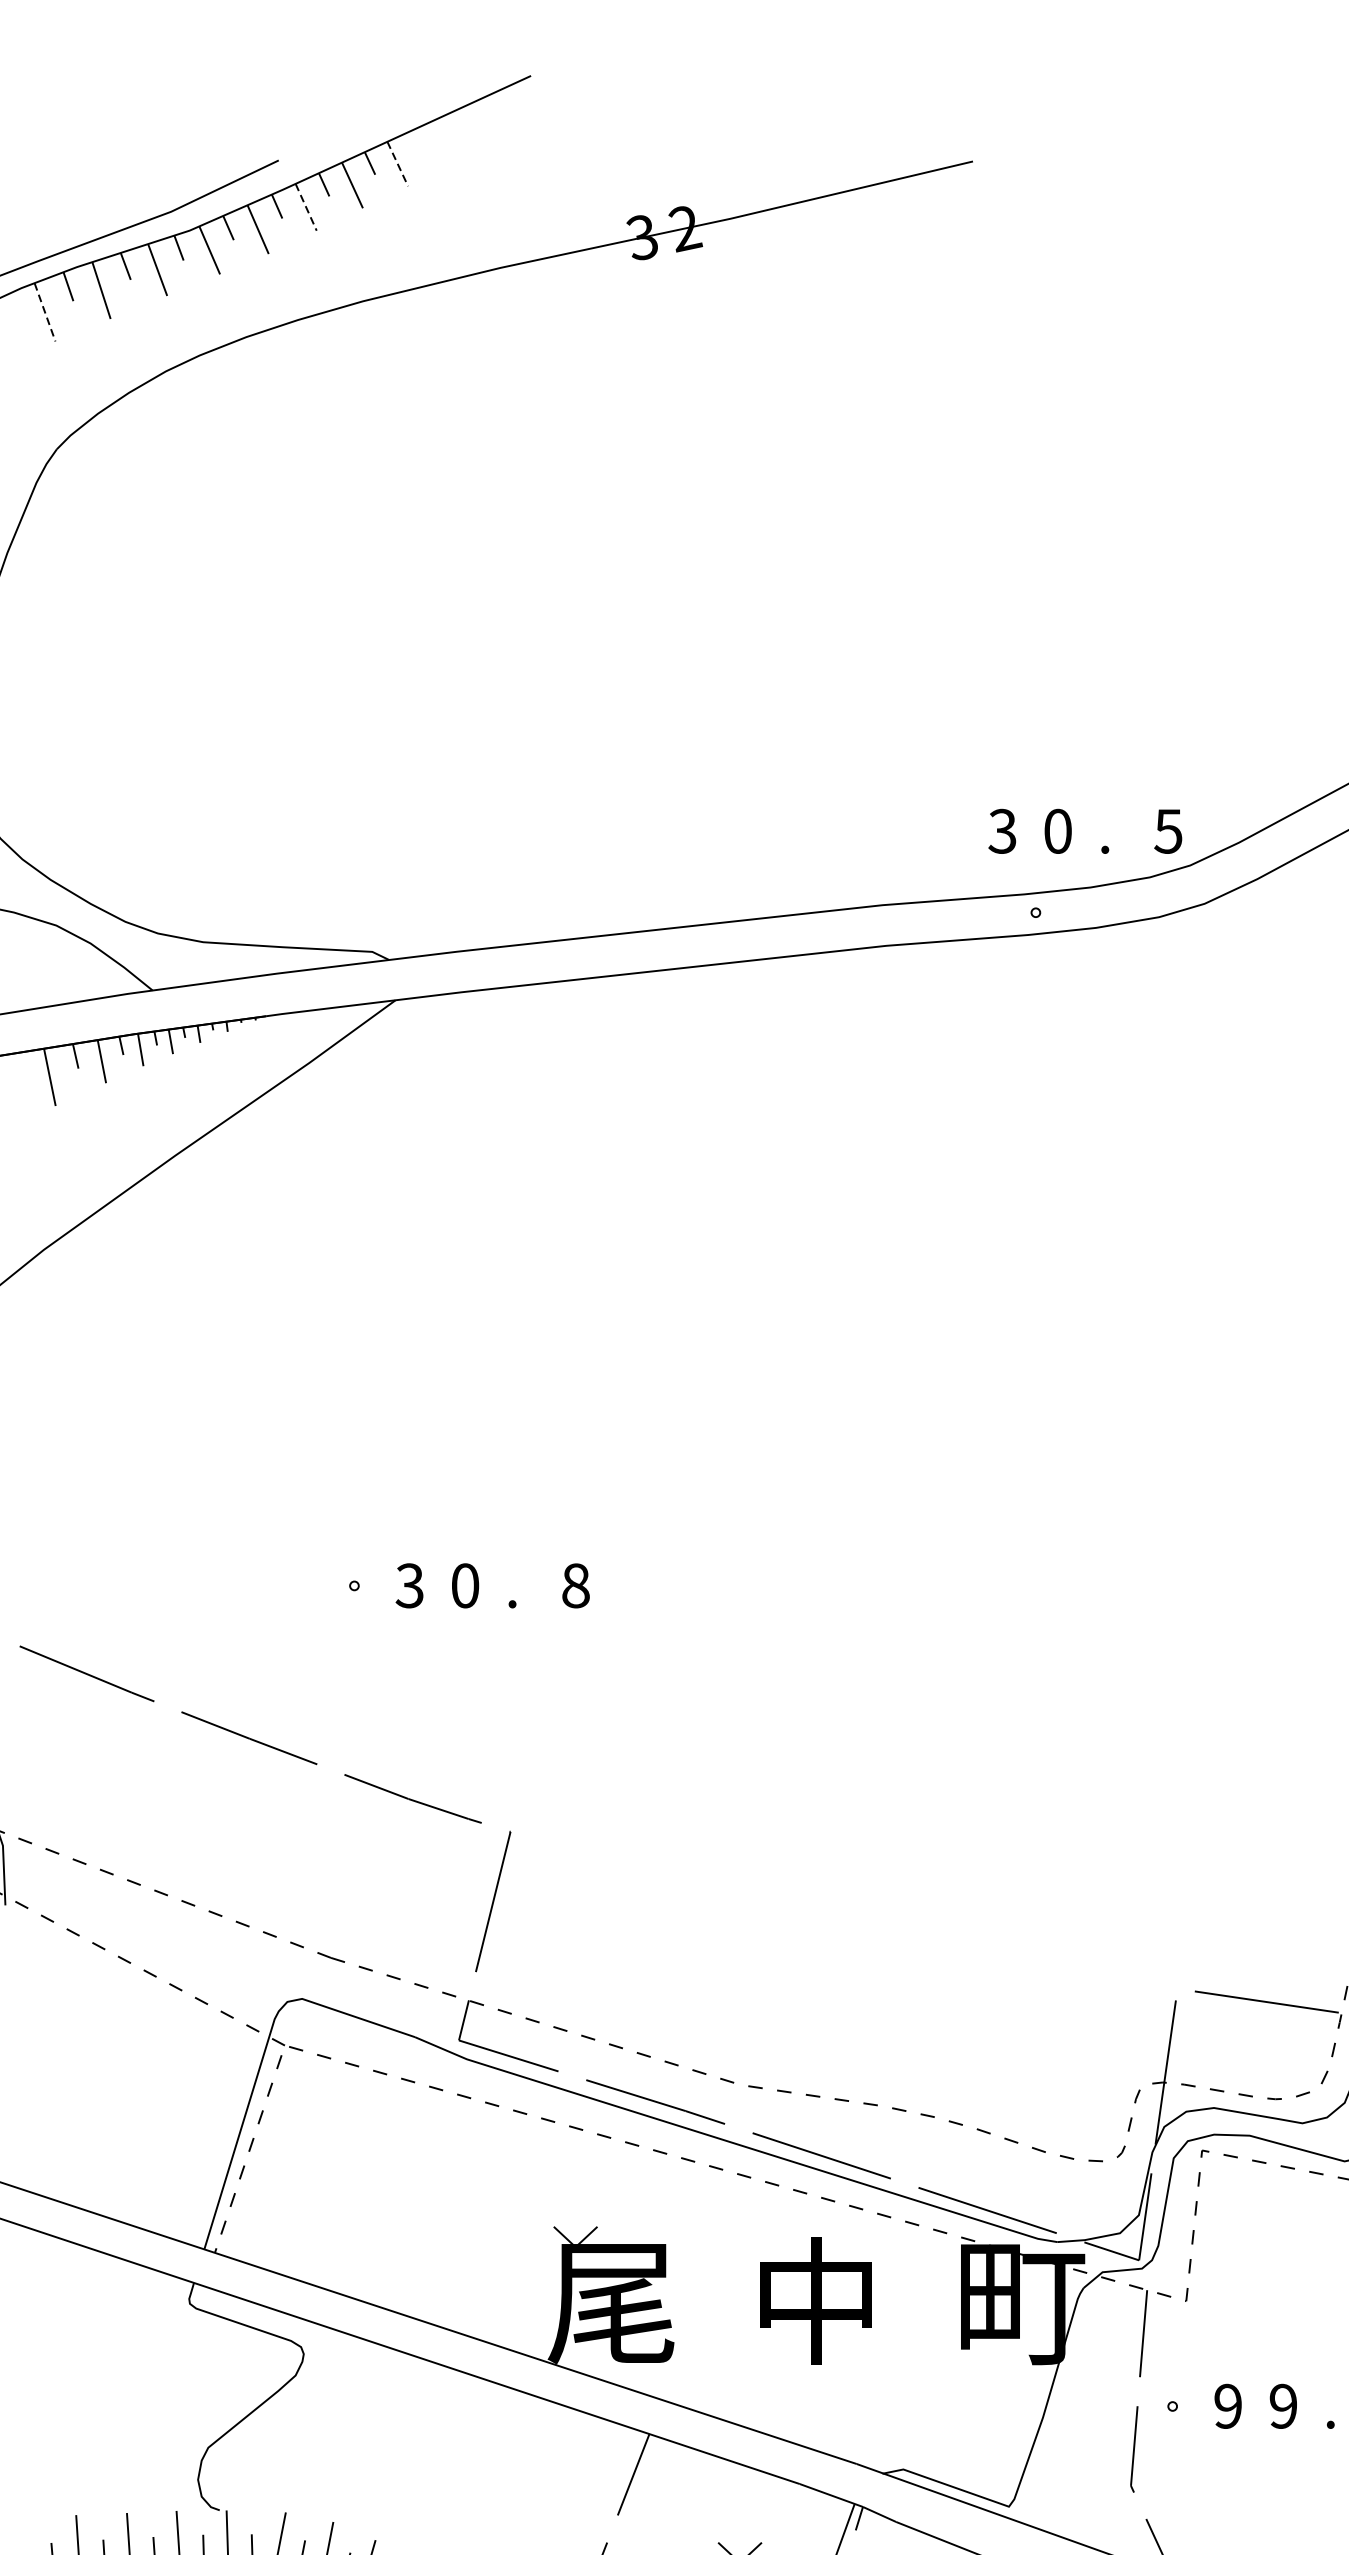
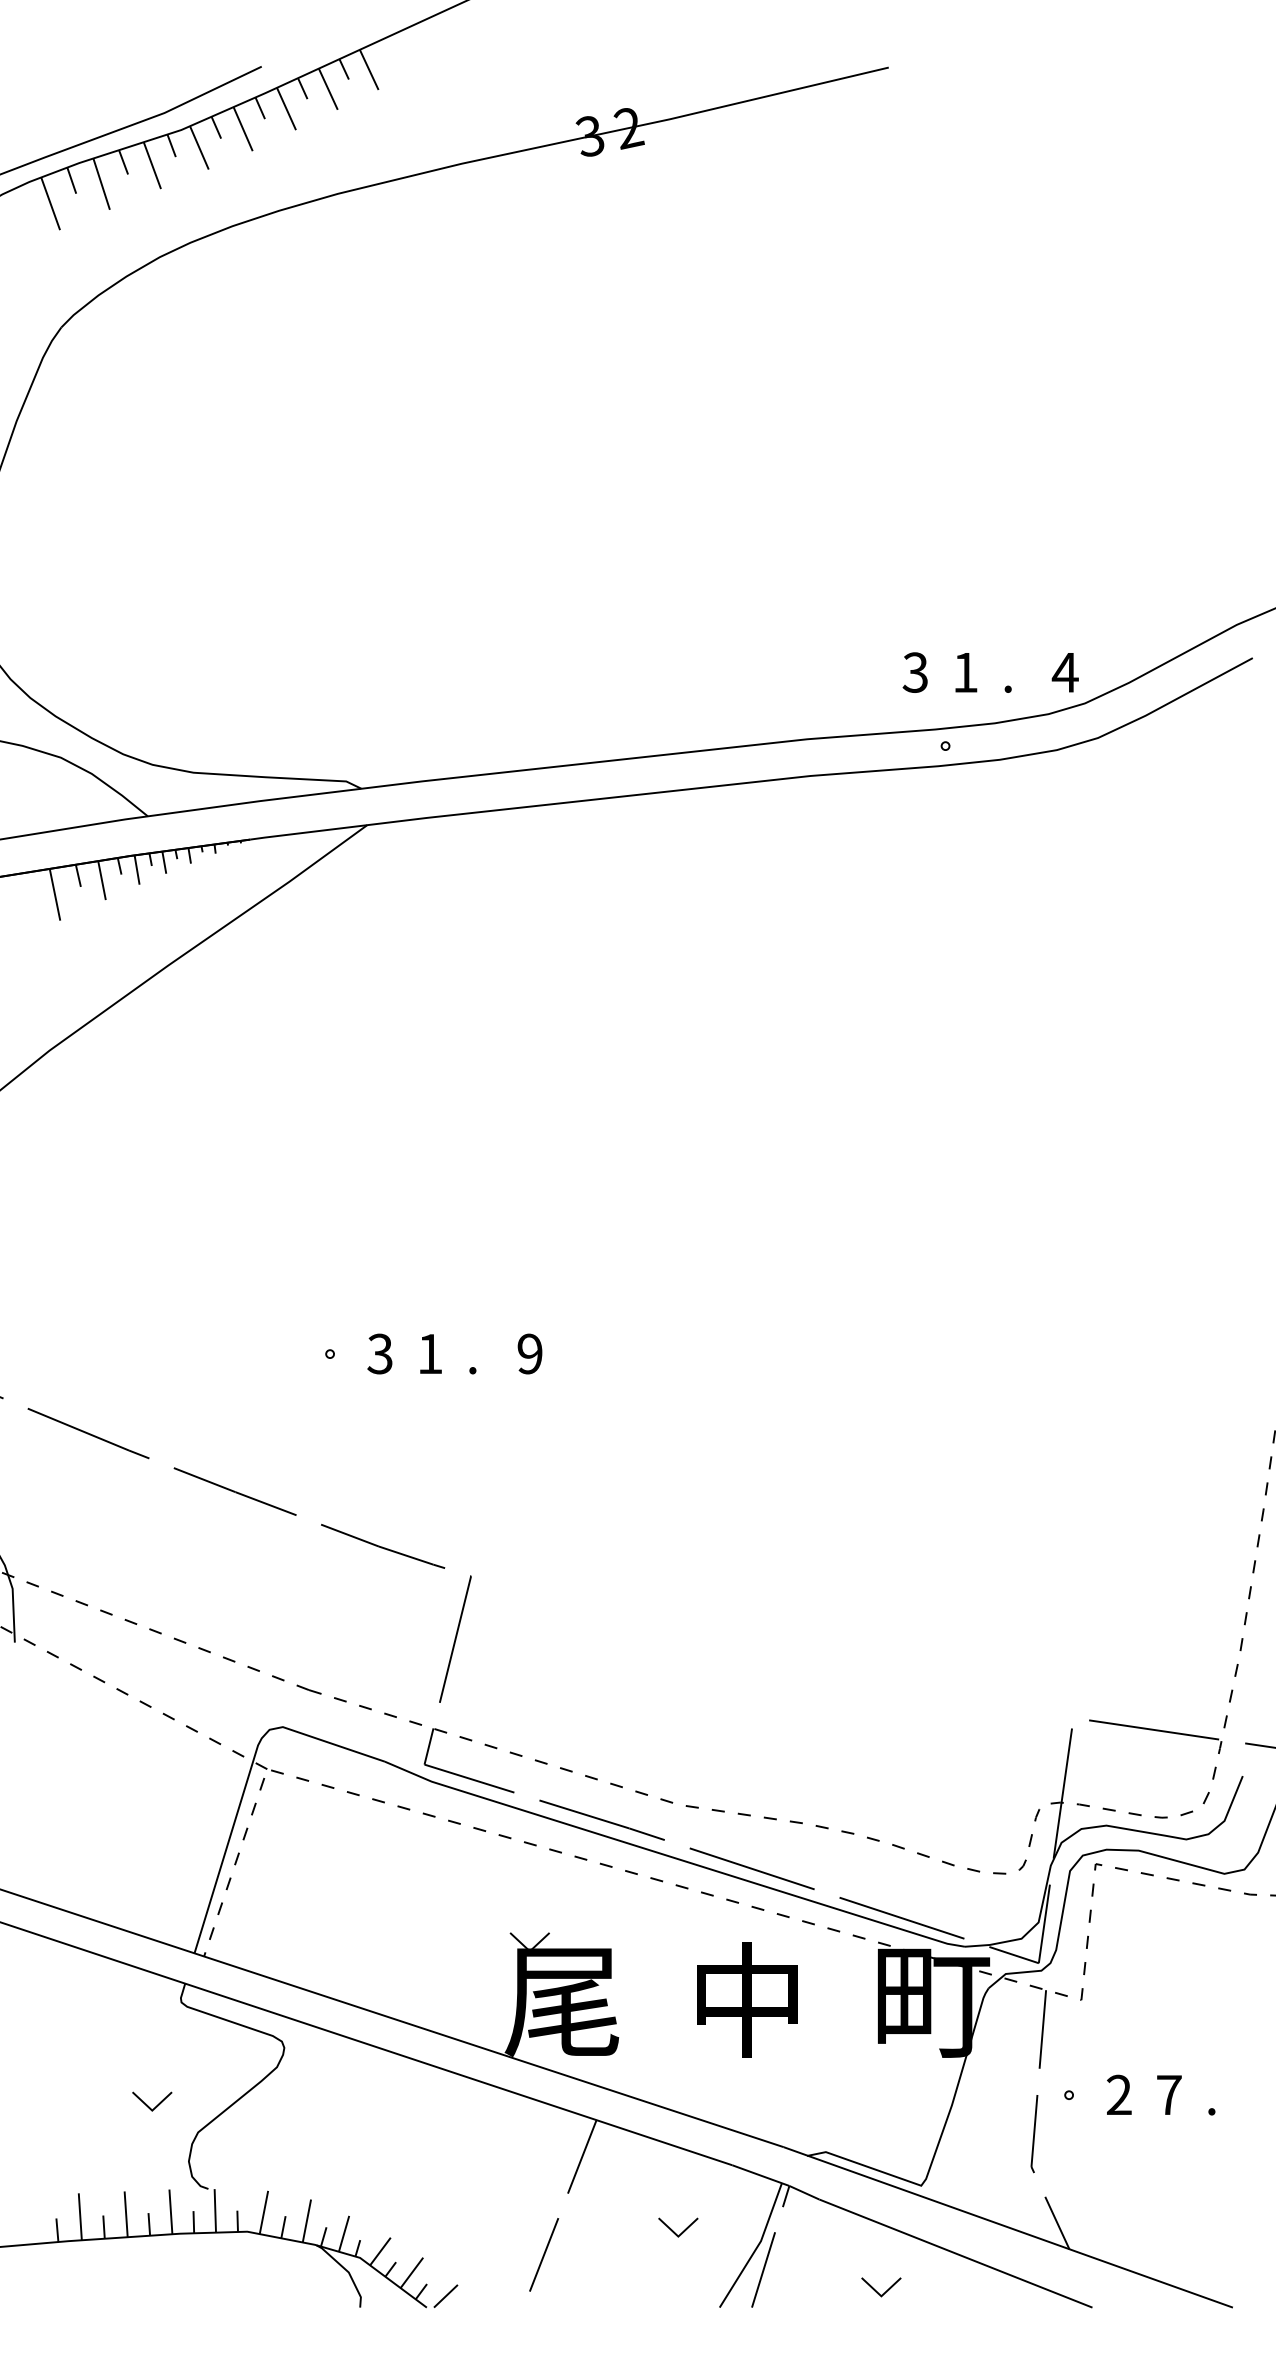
line: (398, 164) -> (369, 70), dashed -> solid
line: (306, 207) -> (286, 109), dashed -> solid
line: (44, 311) -> (50, 203), dashed -> solid
text: (1057, 831) -> (965, 672), 0 -> 1
text: (1167, 831) -> (1064, 672), 5 -> 4
text: (465, 1585) -> (430, 1353), 0 -> 1
text: (575, 1585) -> (529, 1353), 8 -> 9
text: (1282, 2405) -> (1168, 2094), 9 -> 7
text: (1228, 2406) -> (1119, 2095), 9 -> 2
line: (153, 2417) -> (148, 2105), added

